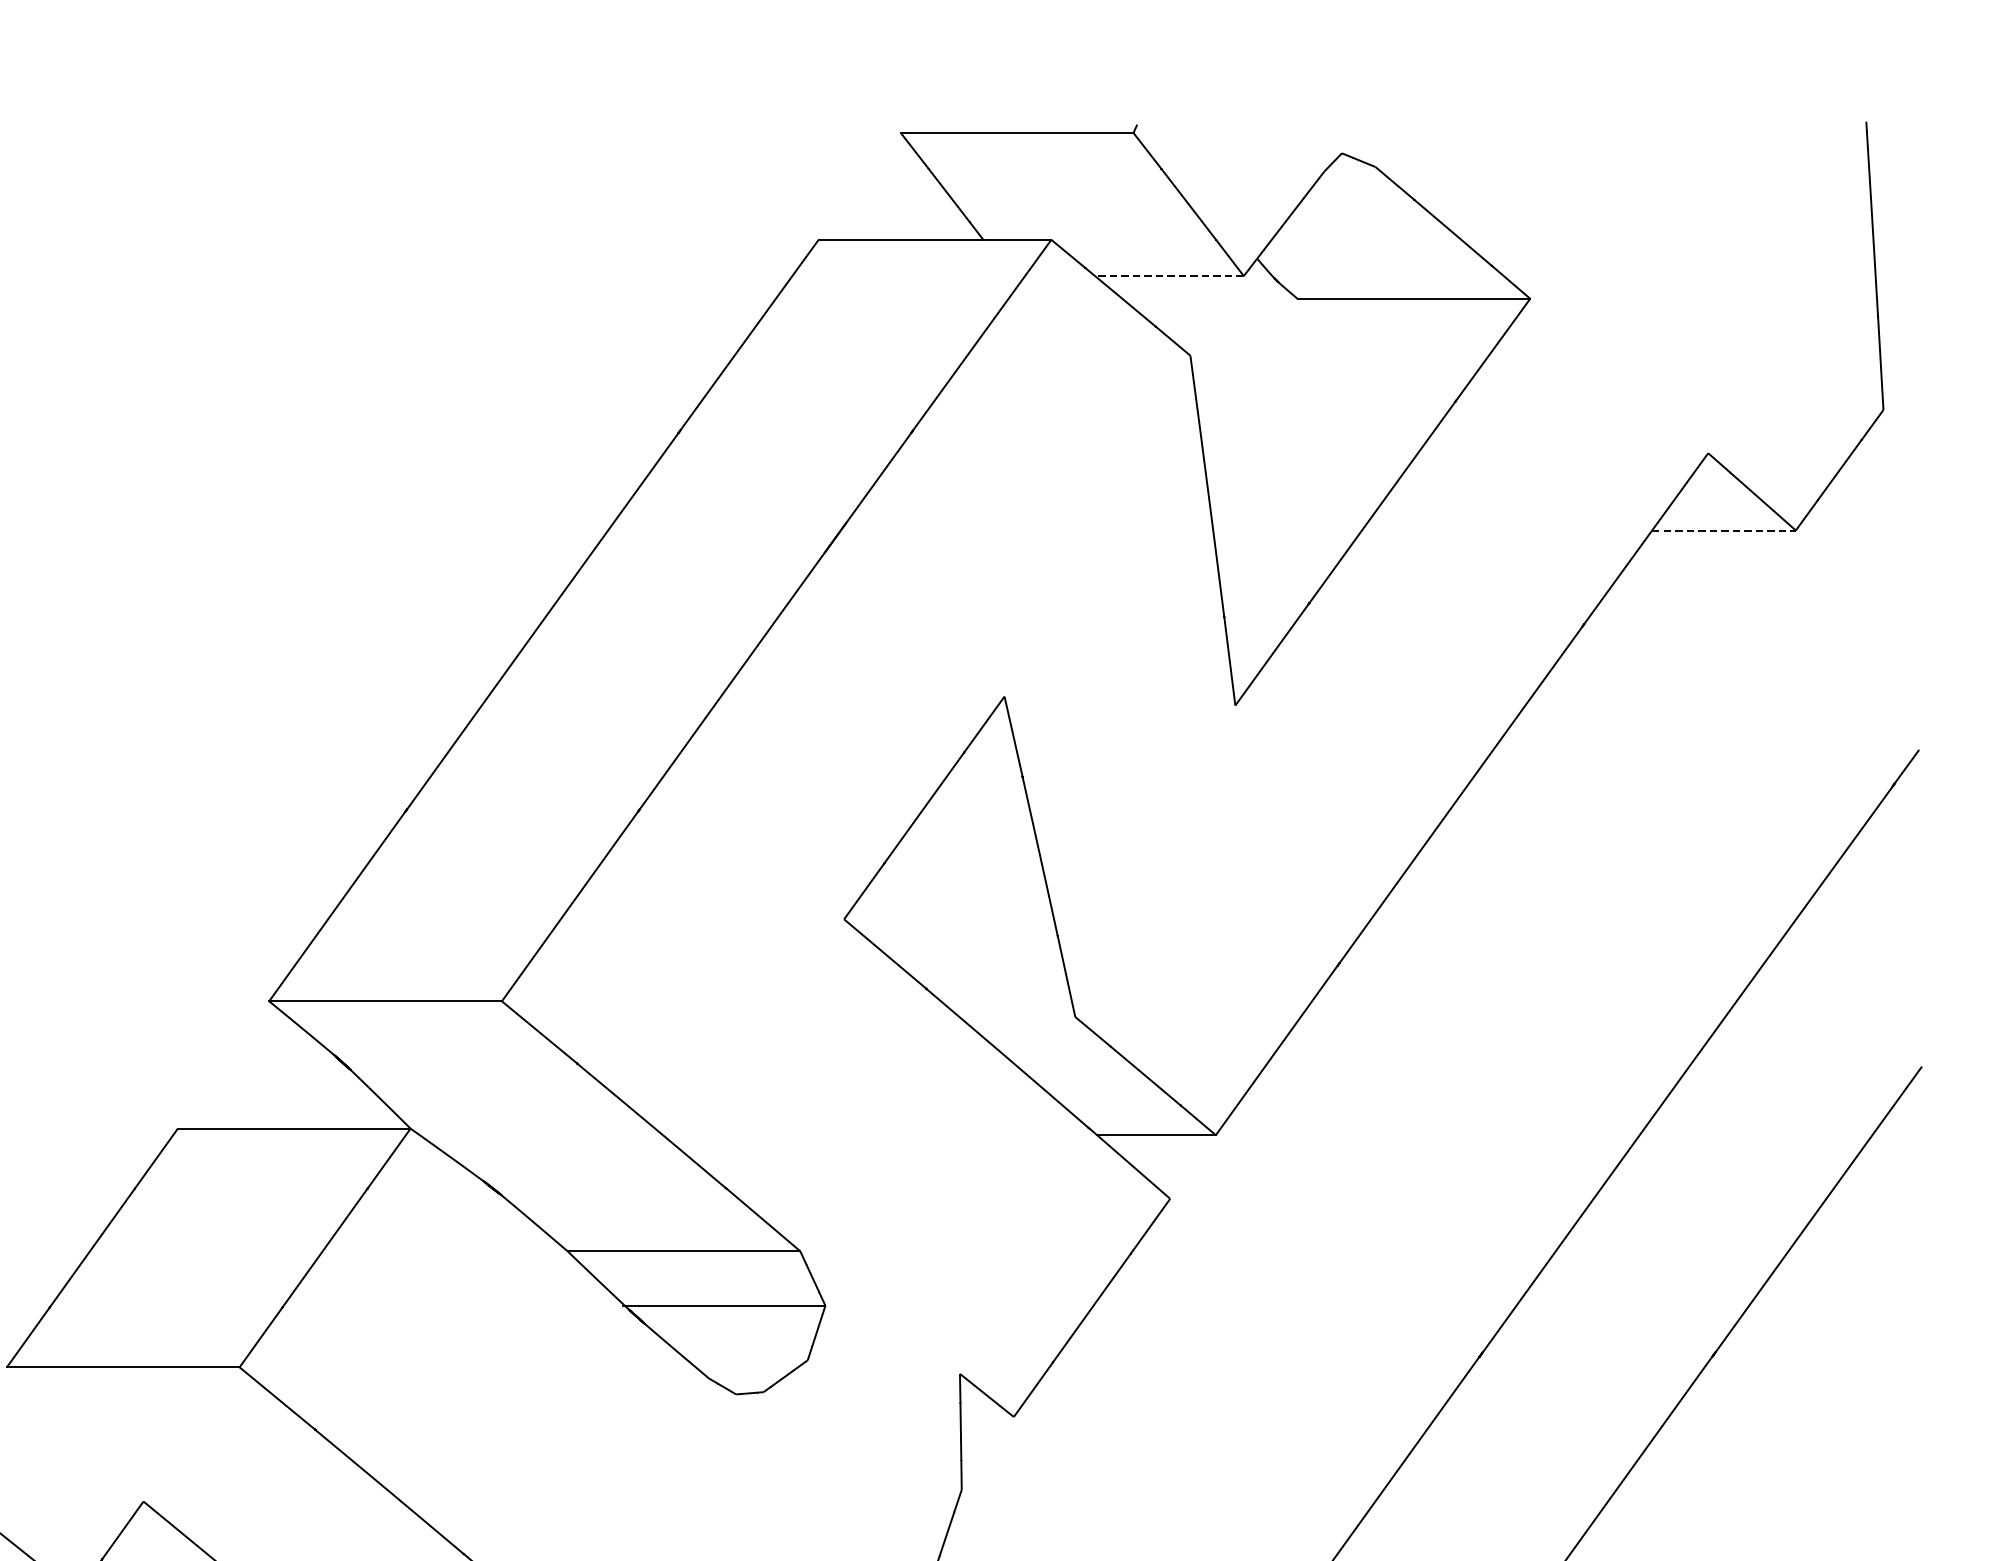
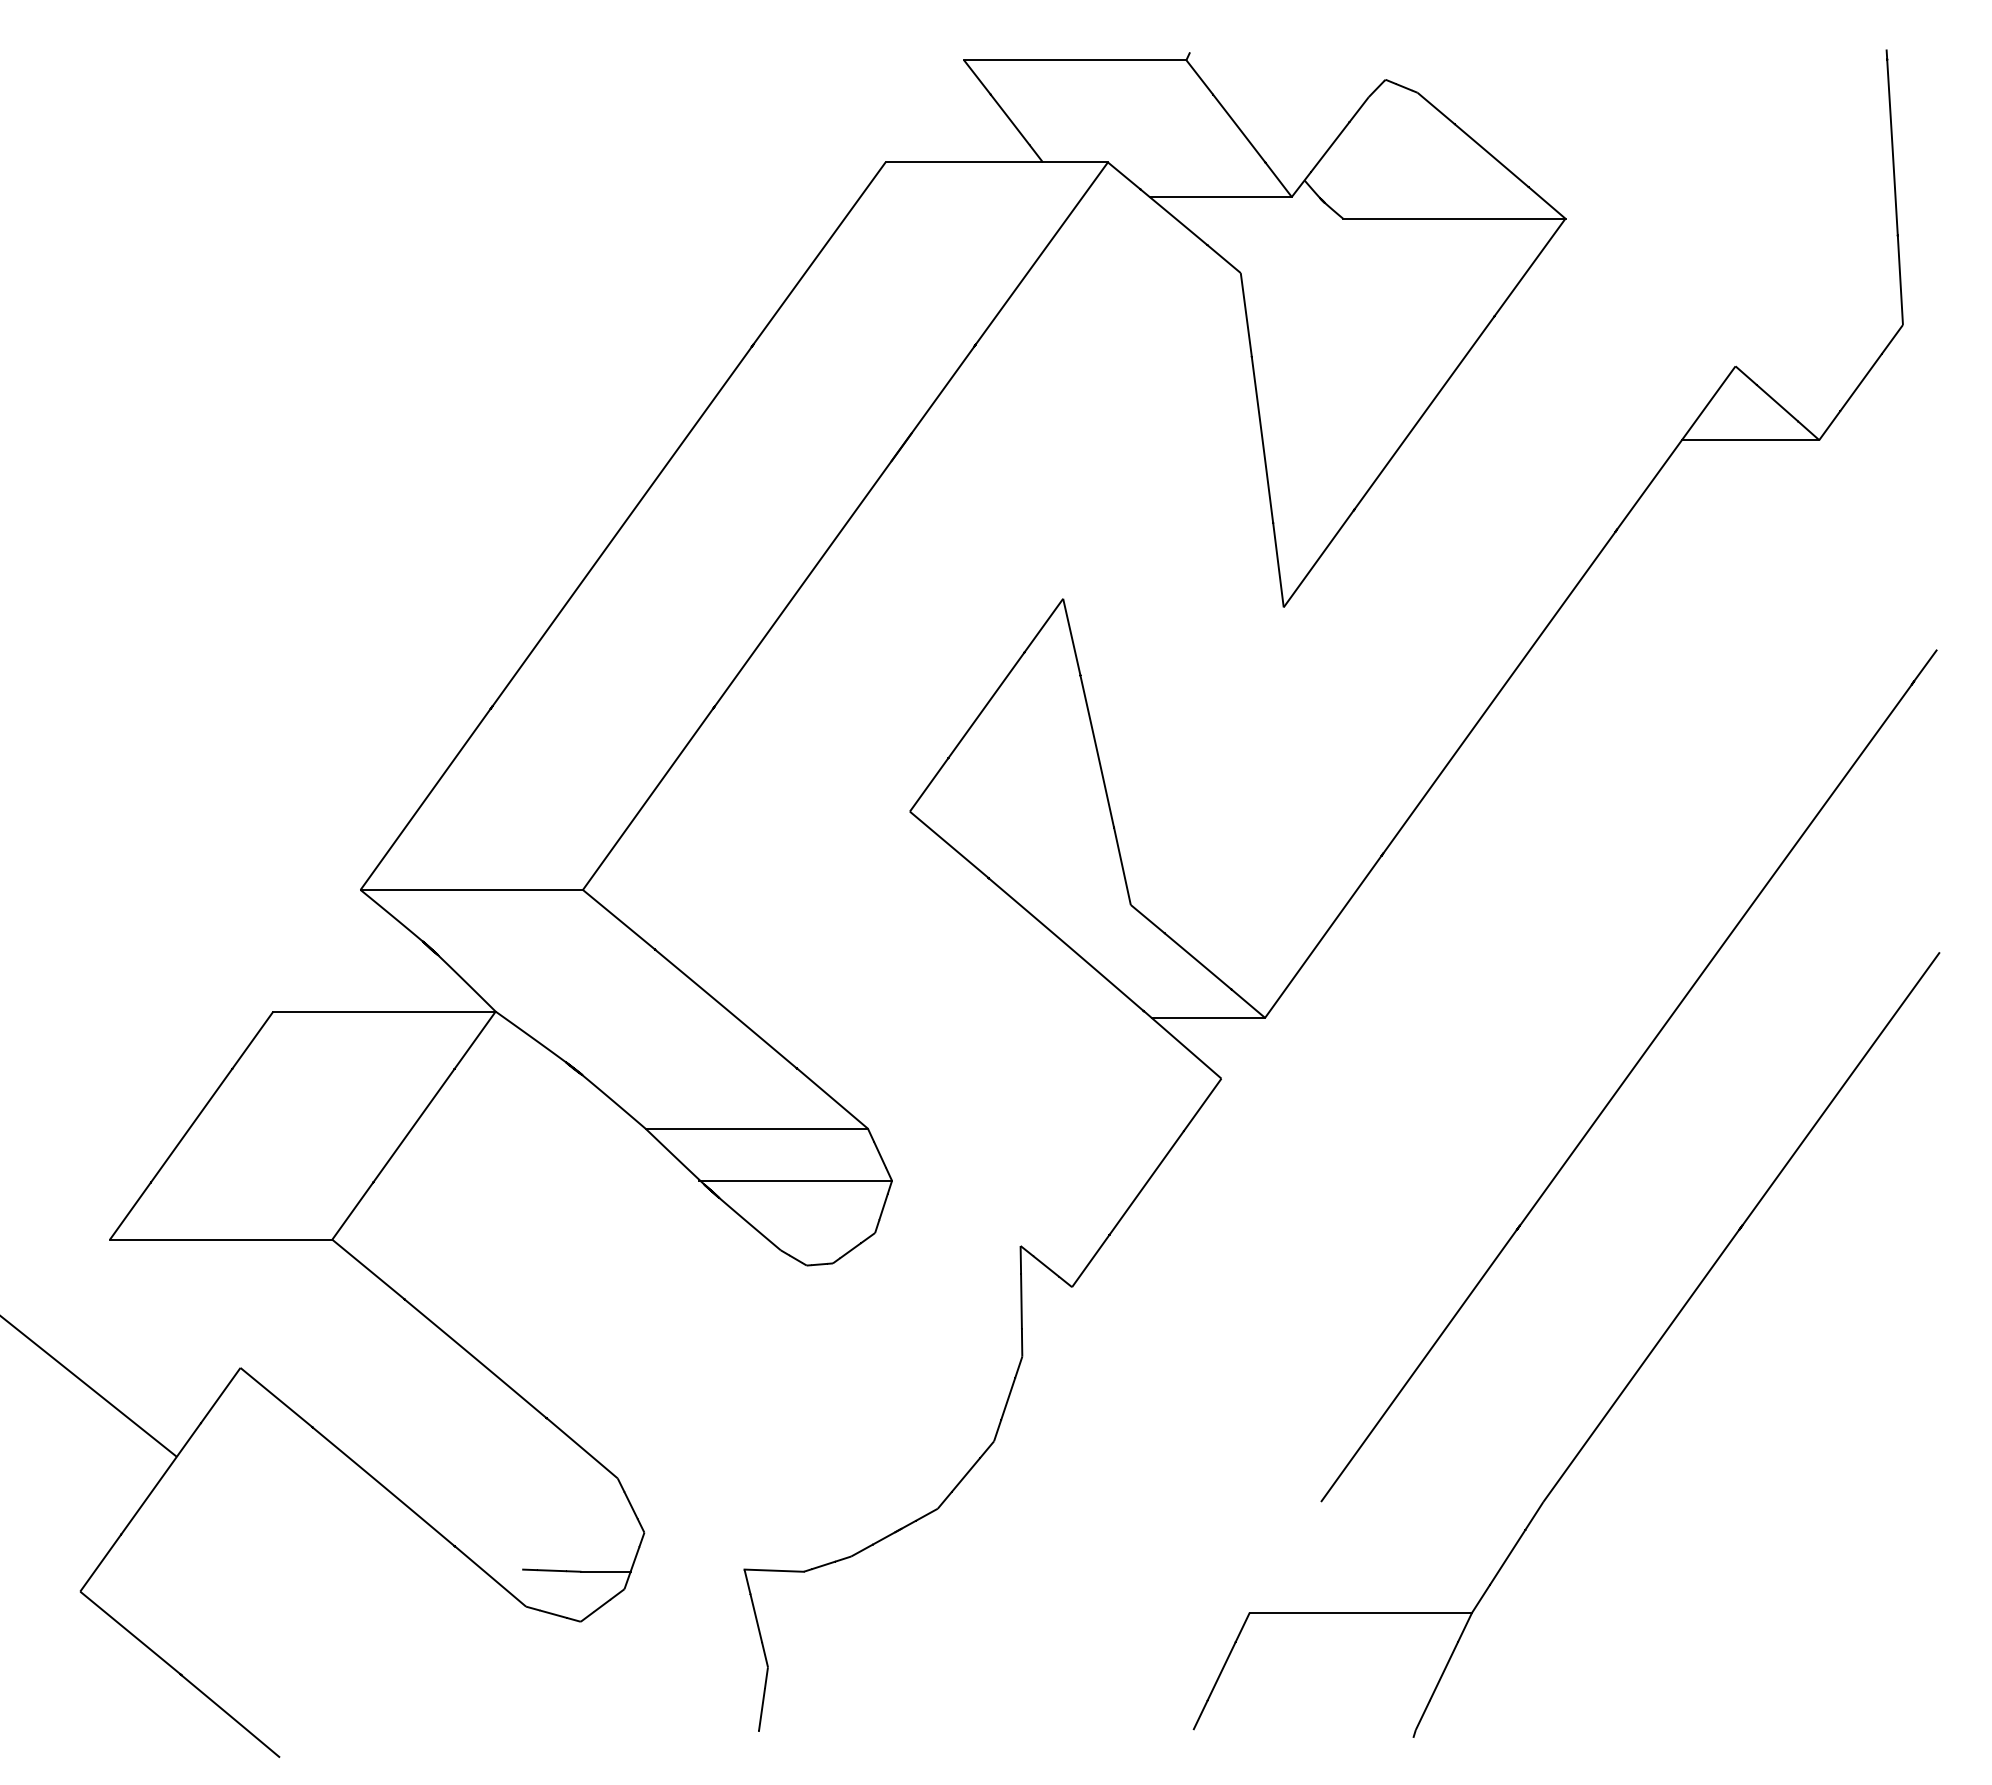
line: (1169, 276) -> (1220, 197), dashed -> solid
line: (1723, 530) -> (1750, 440), dashed -> solid

